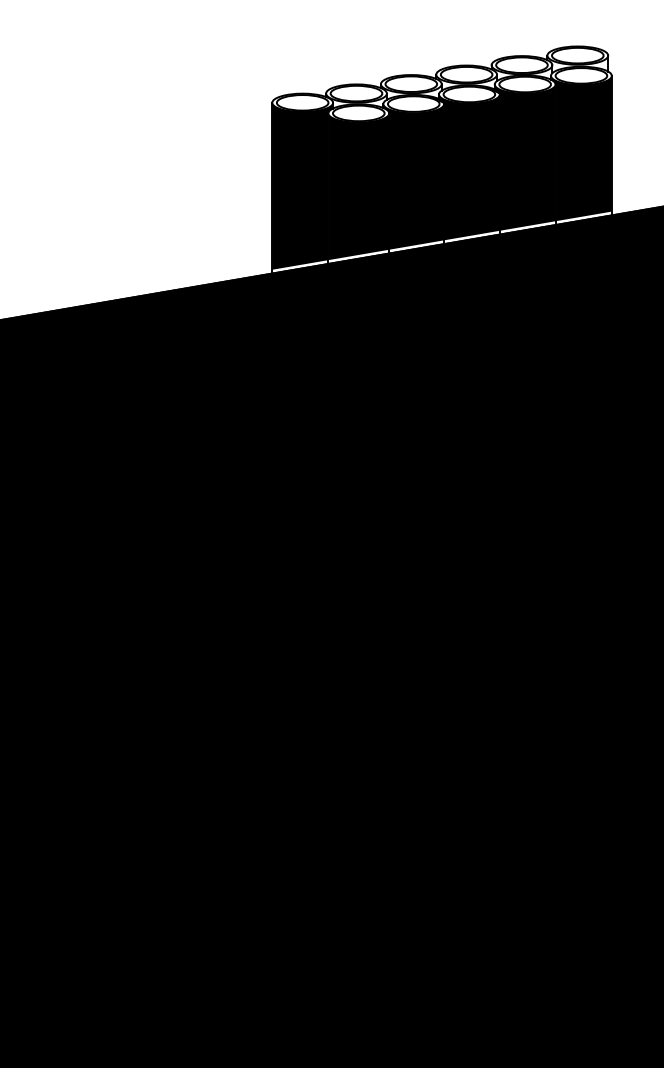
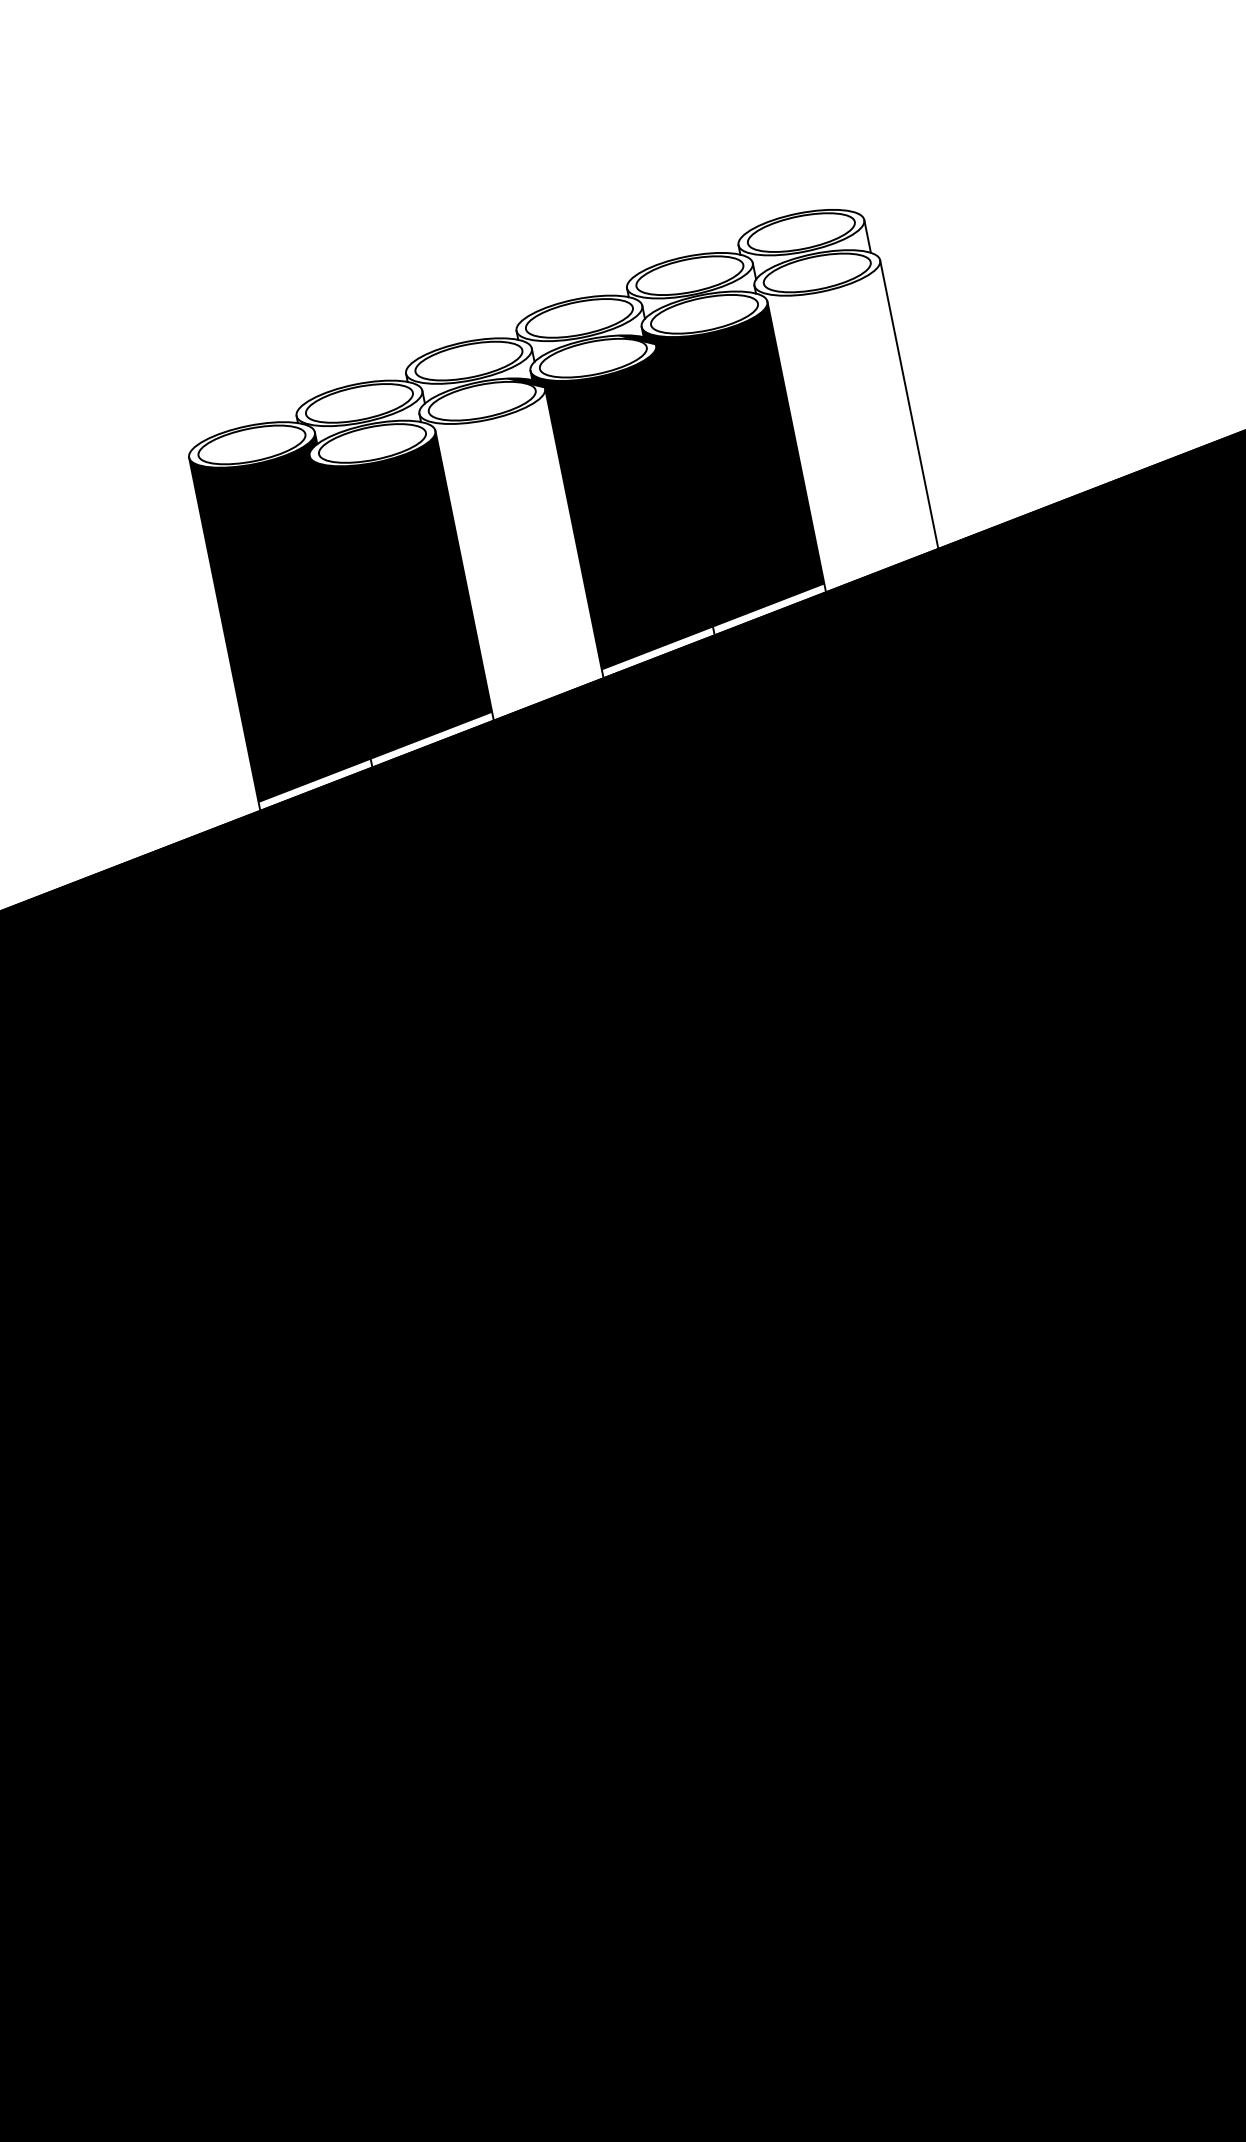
fill: (581, 148) -> (847, 423), removed
fill: (413, 176) -> (511, 551), removed

